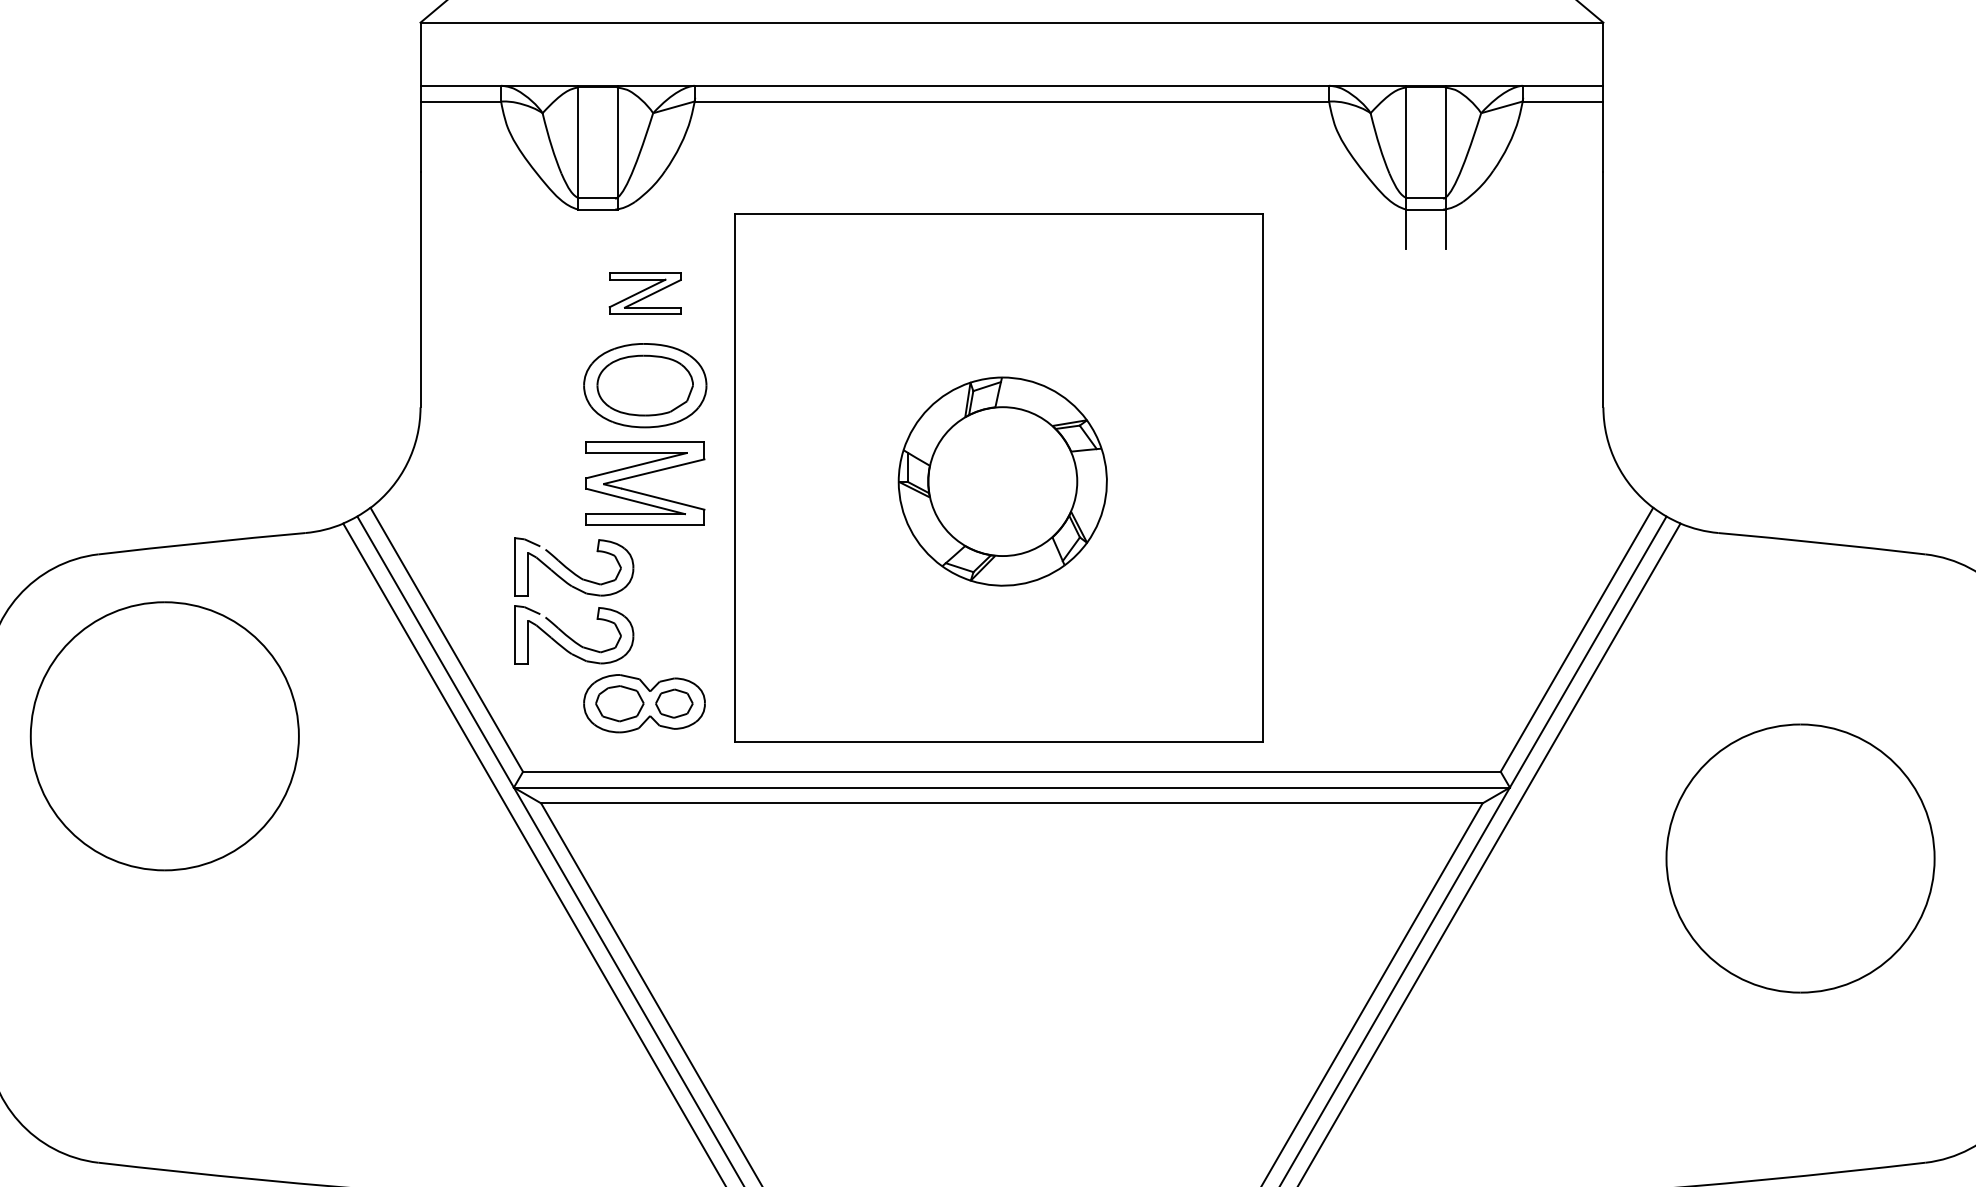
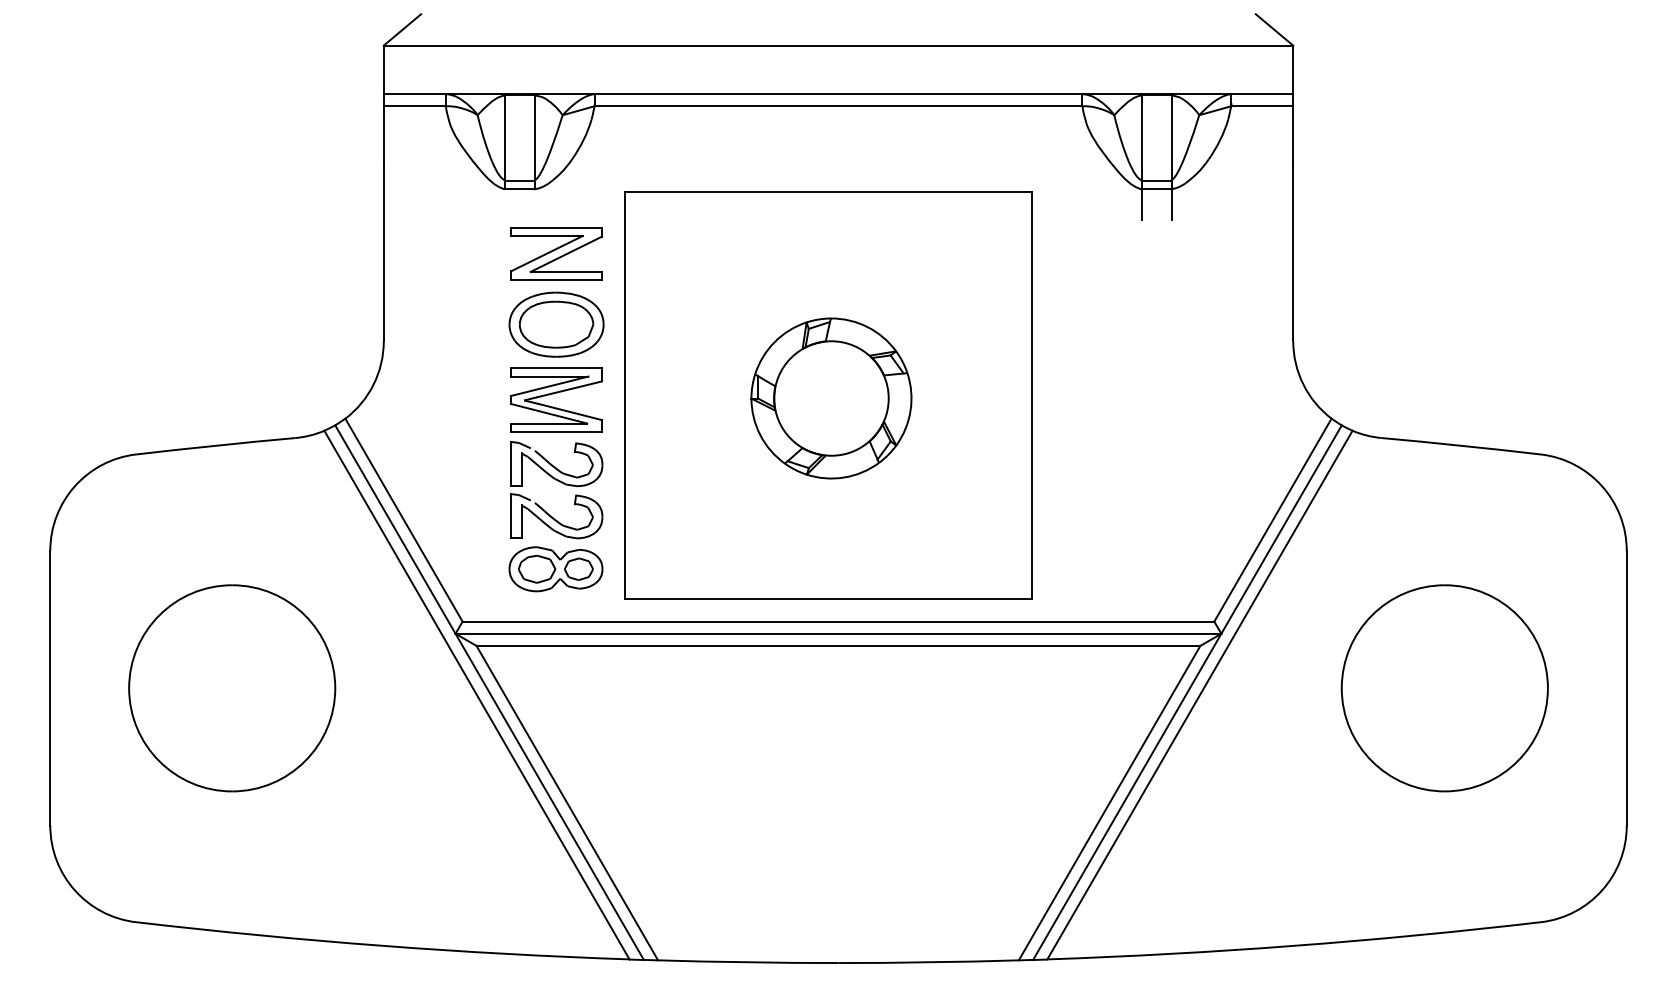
part: (645, 293) -> (556, 253), size x1.67
part: (577, 590) -> (559, 482), moved
part: (165, 736) -> (232, 688), moved

